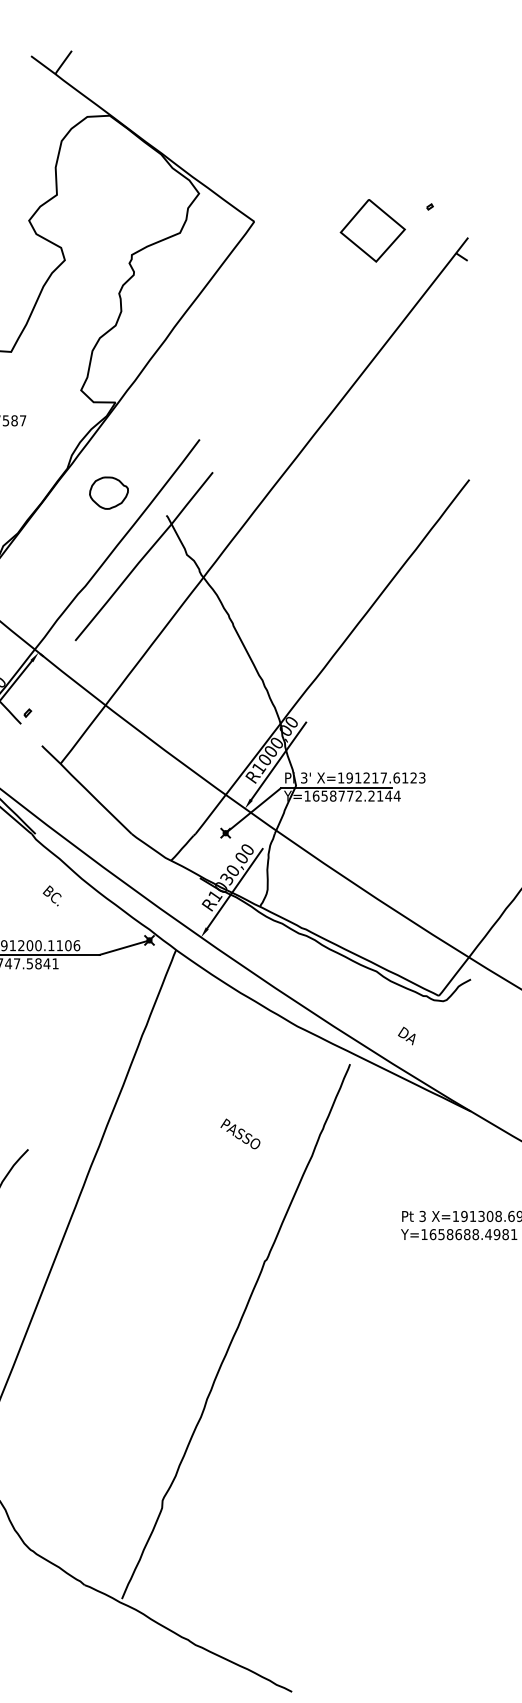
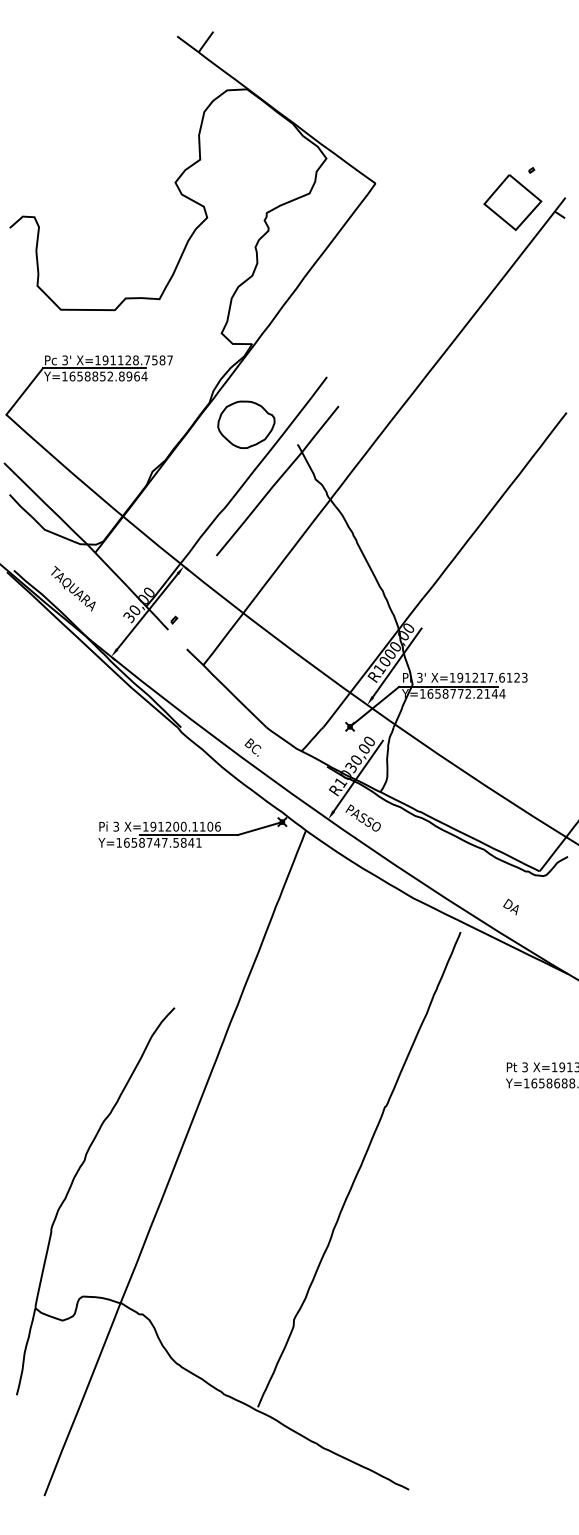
part: (372, 230) -> (512, 202), moved
part: (109, 492) -> (246, 424), size x1.67
text: (51, 895) -> (252, 747), moved
text: (239, 1133) -> (362, 817), moved

